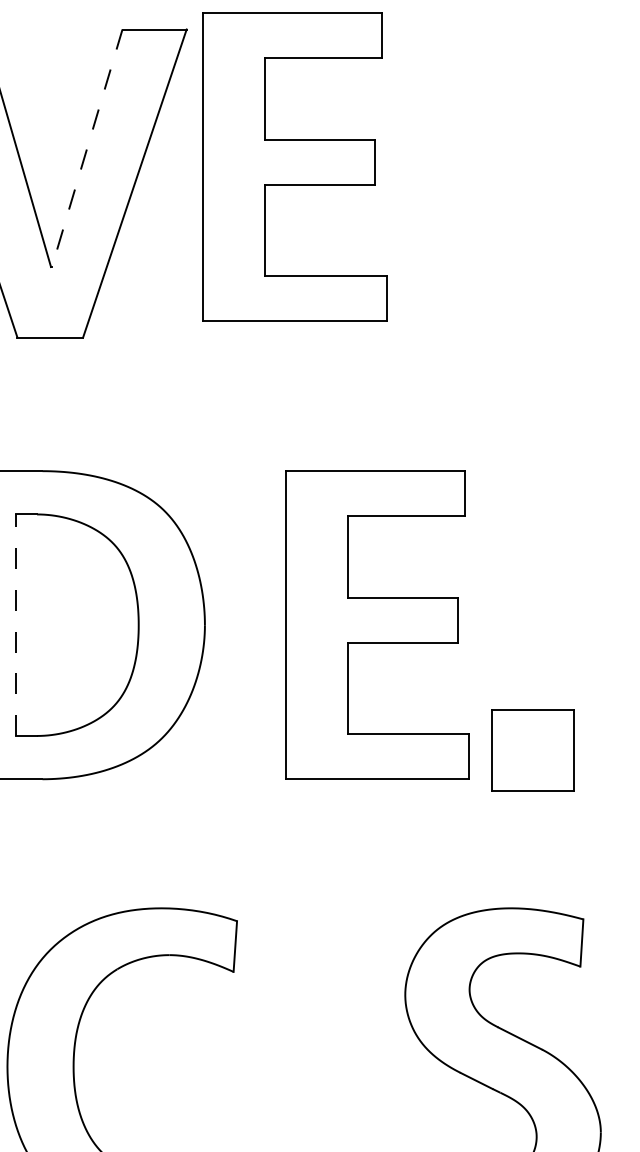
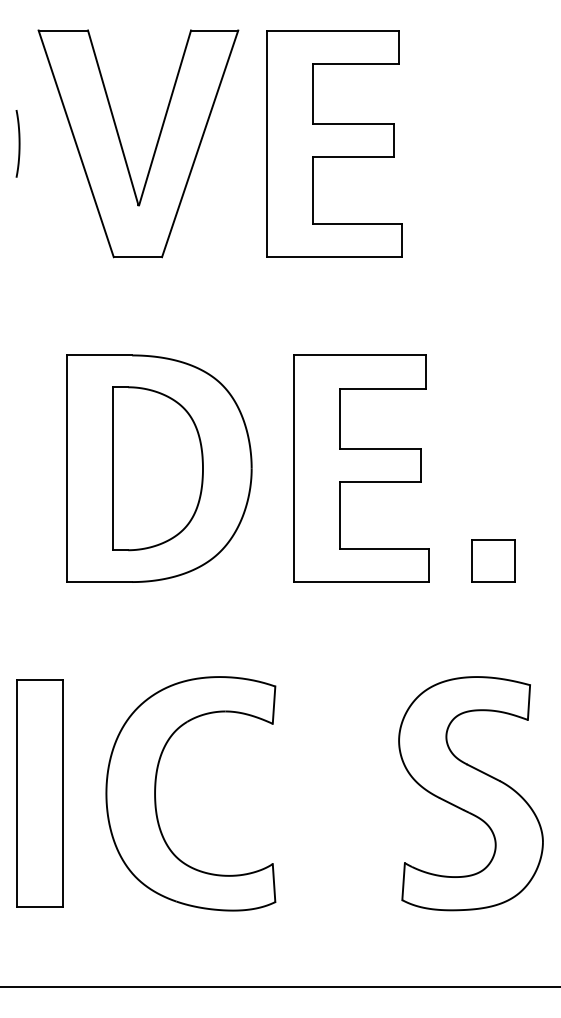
line: (86, 149) -> (164, 118), dashed -> solid
part: (294, 166) -> (334, 143), moved
line: (15, 624) -> (112, 468), dashed -> solid
part: (377, 624) -> (361, 468), moved
part: (533, 749) -> (493, 560), size x0.71

